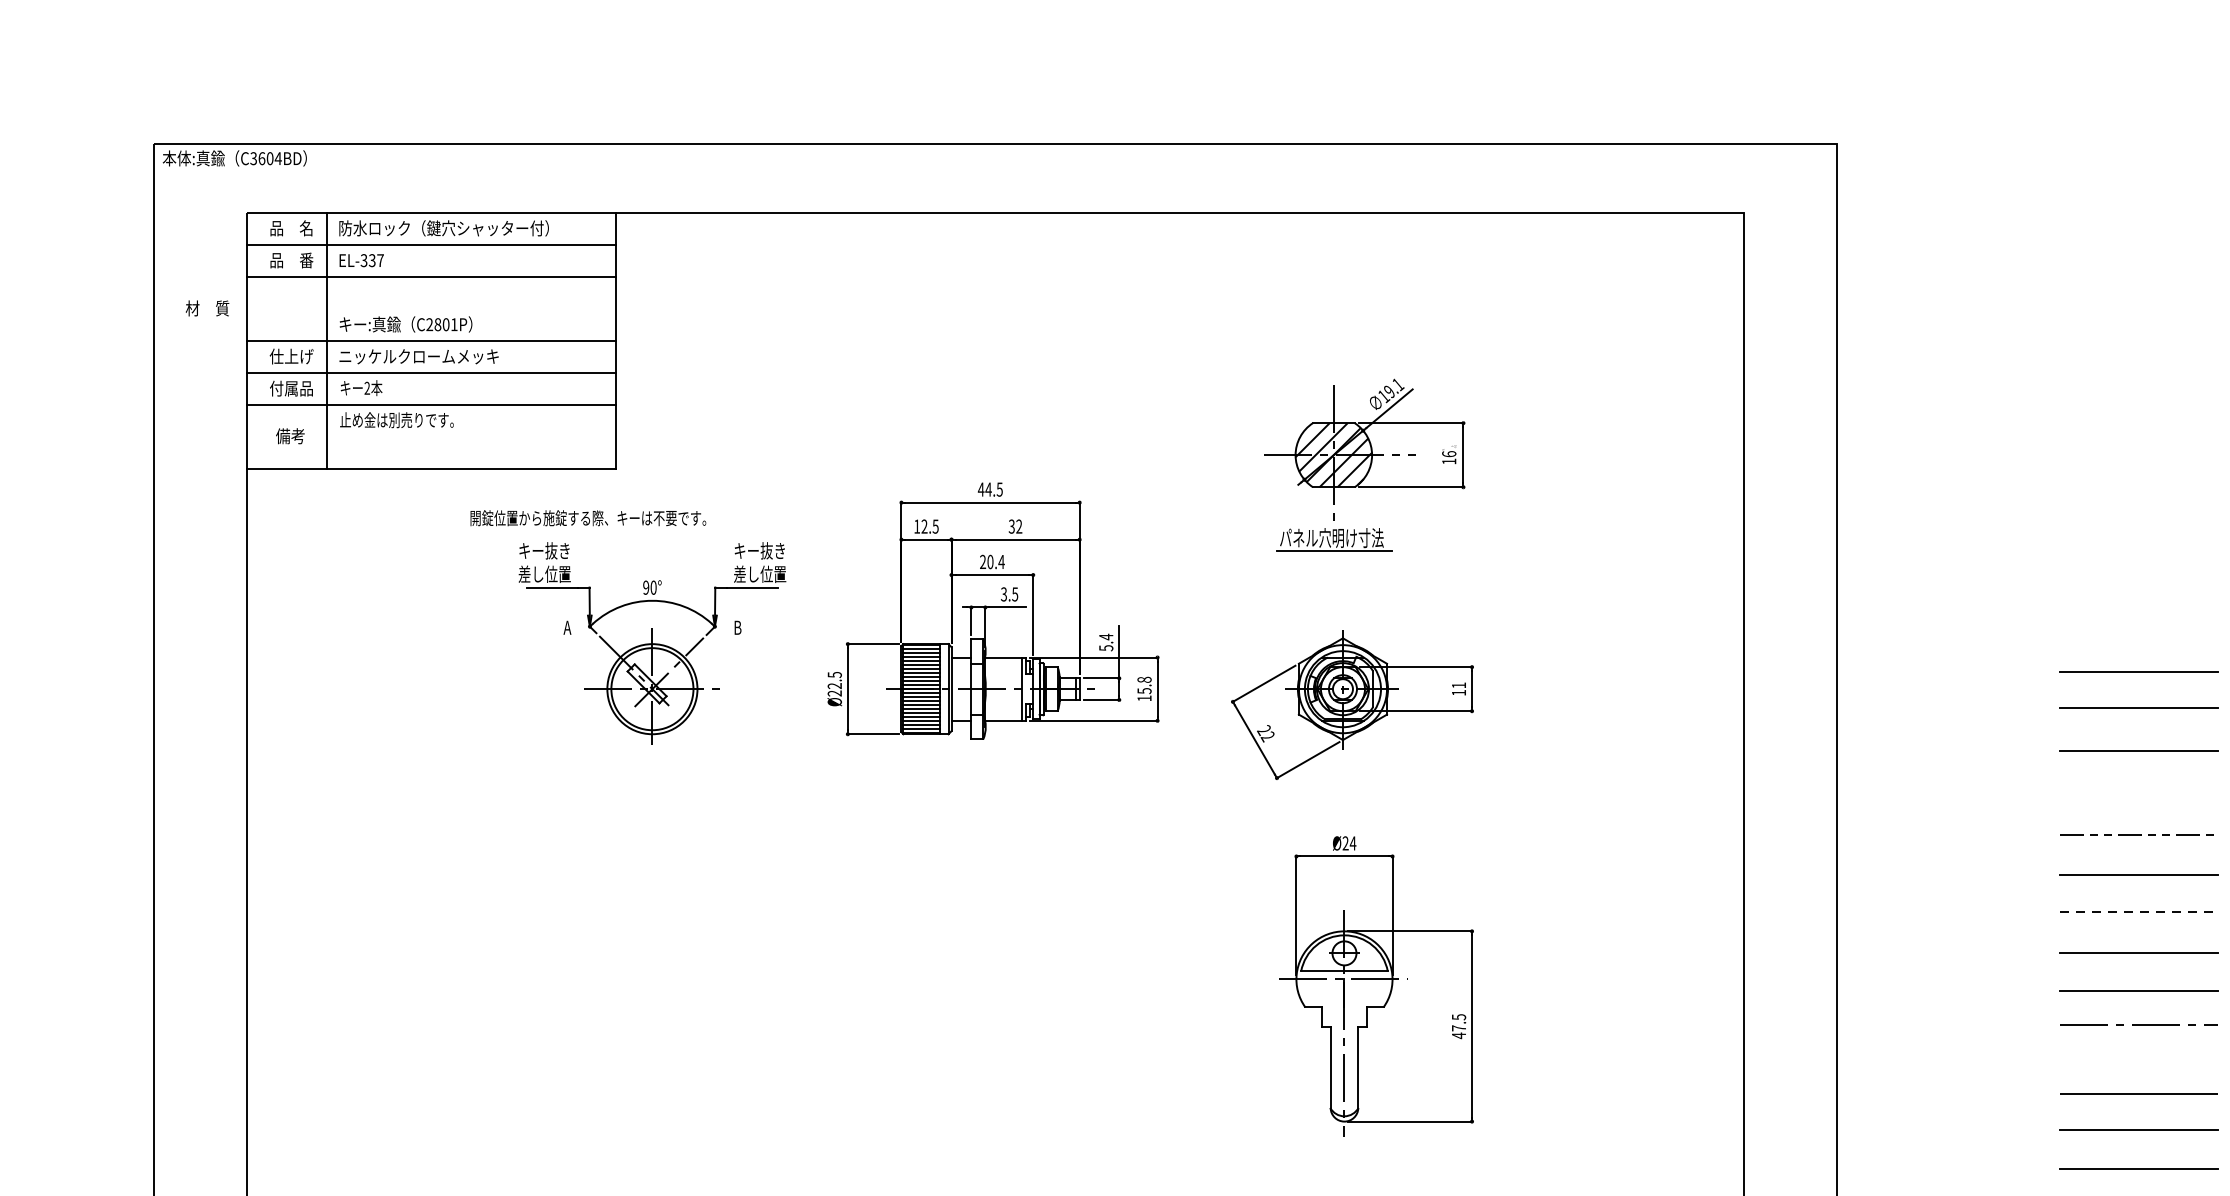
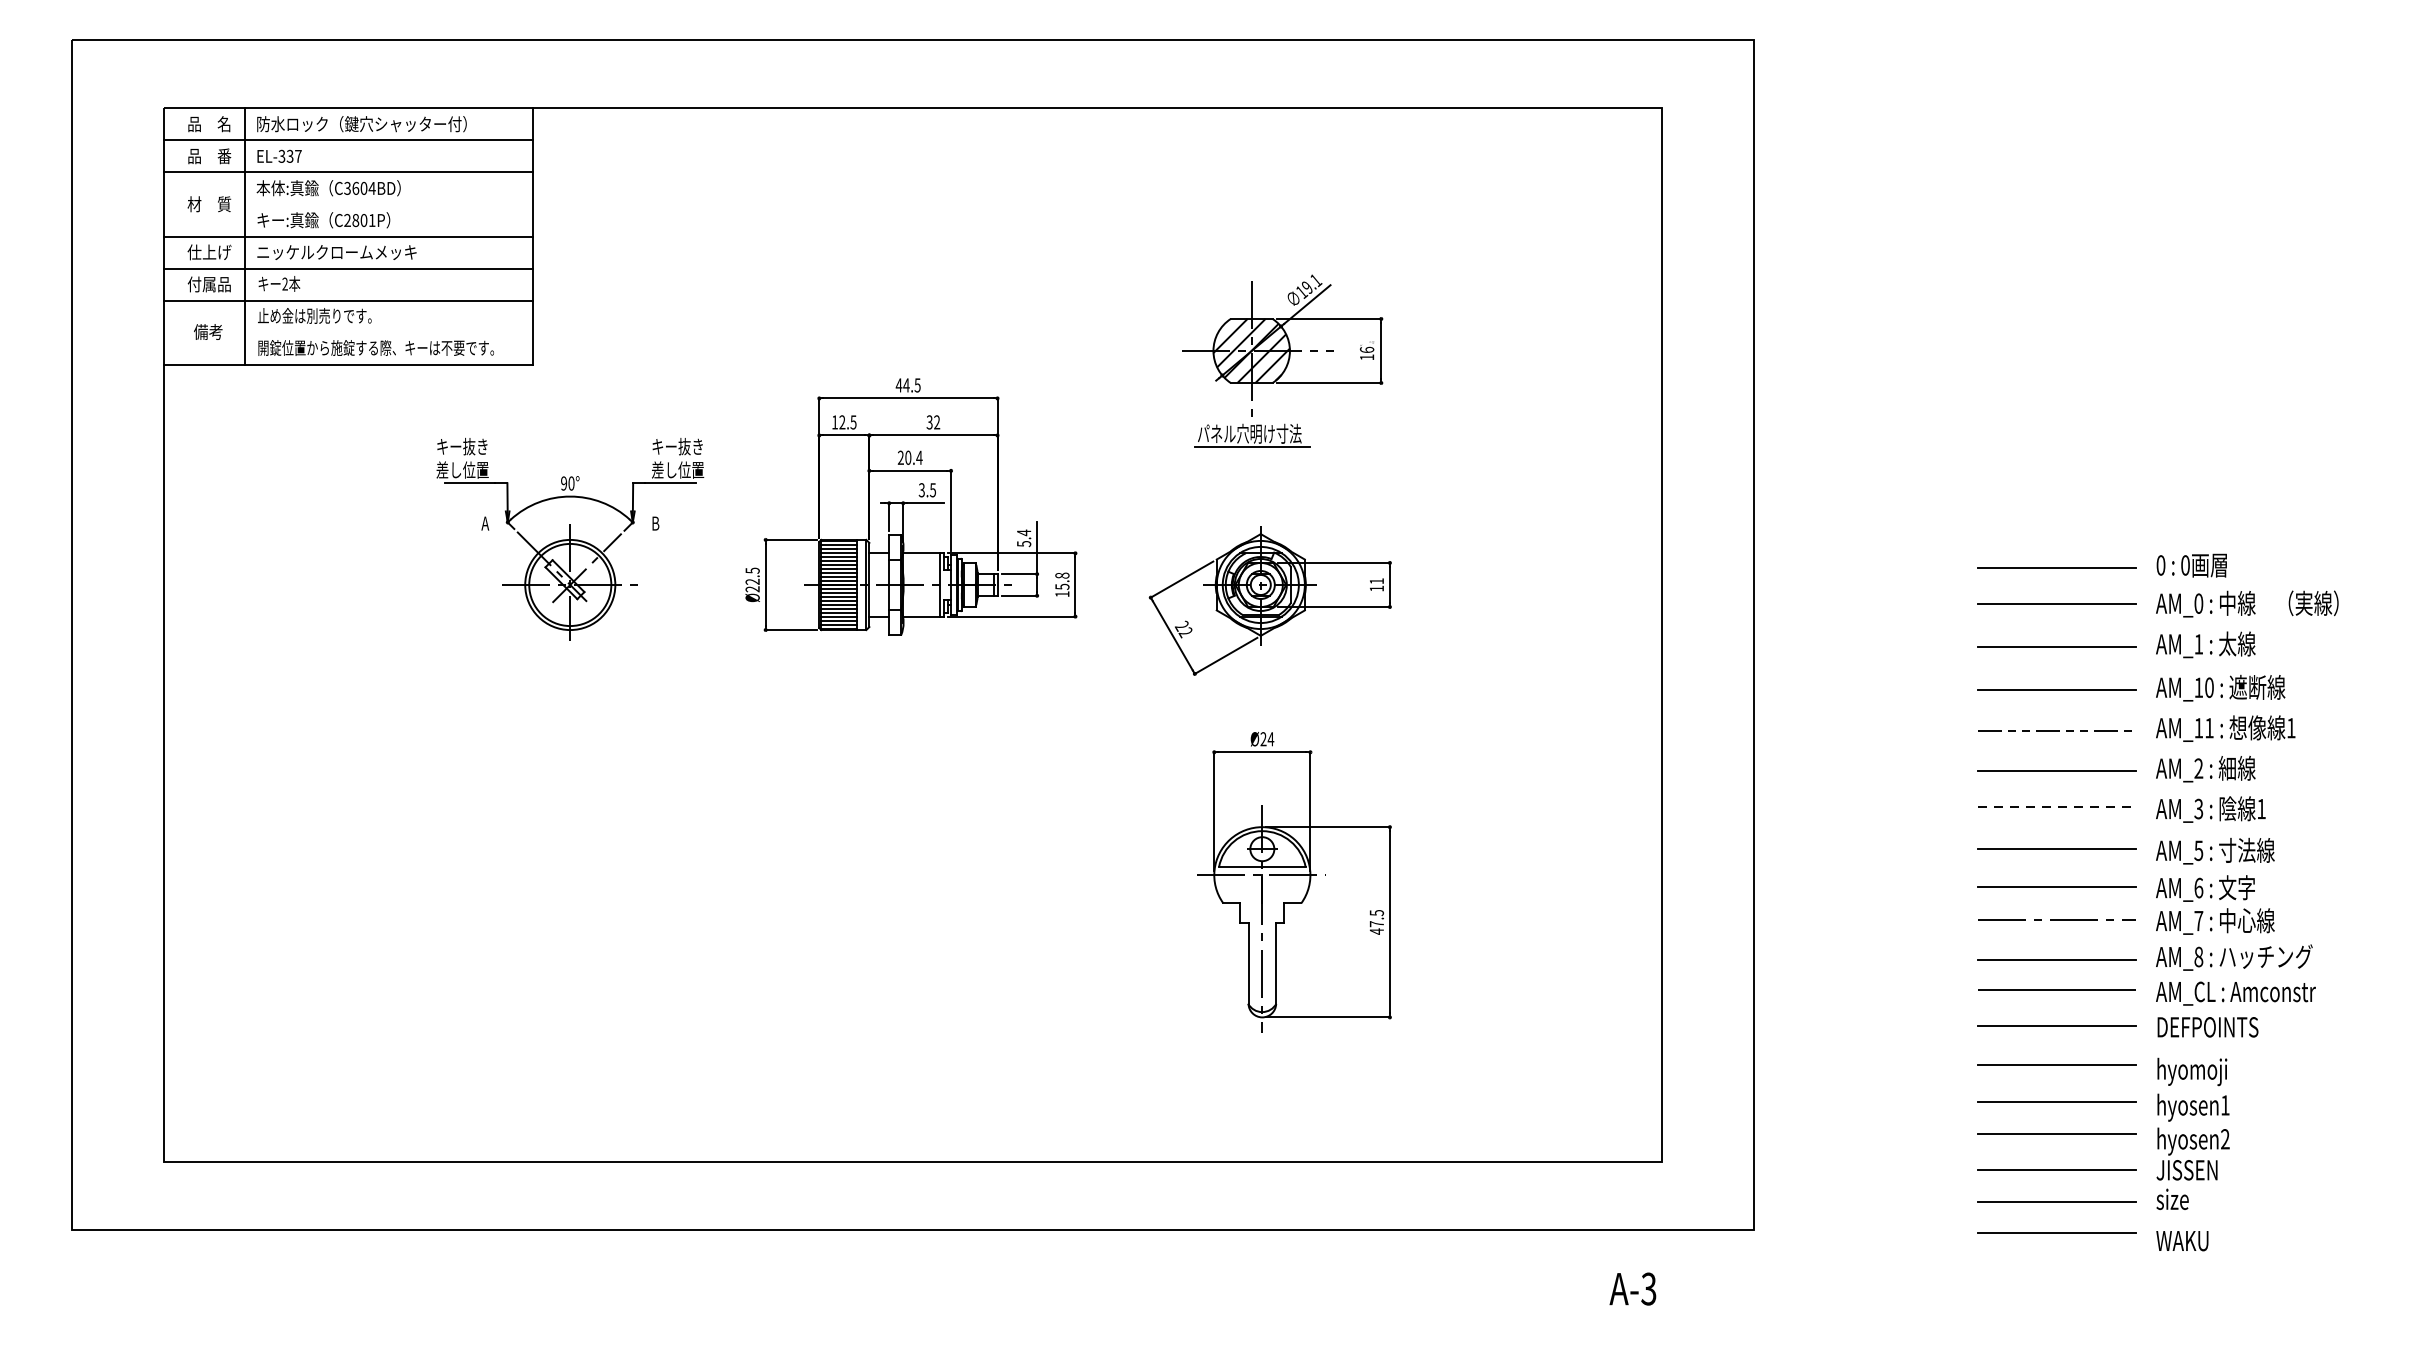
text: (234, 158) -> (328, 188), moved
text: (207, 308) -> (209, 204), moved
text: (587, 517) -> (375, 347), moved
line: (2138, 794) -> (2056, 690), added
line: (2138, 1063) -> (2056, 959), added

